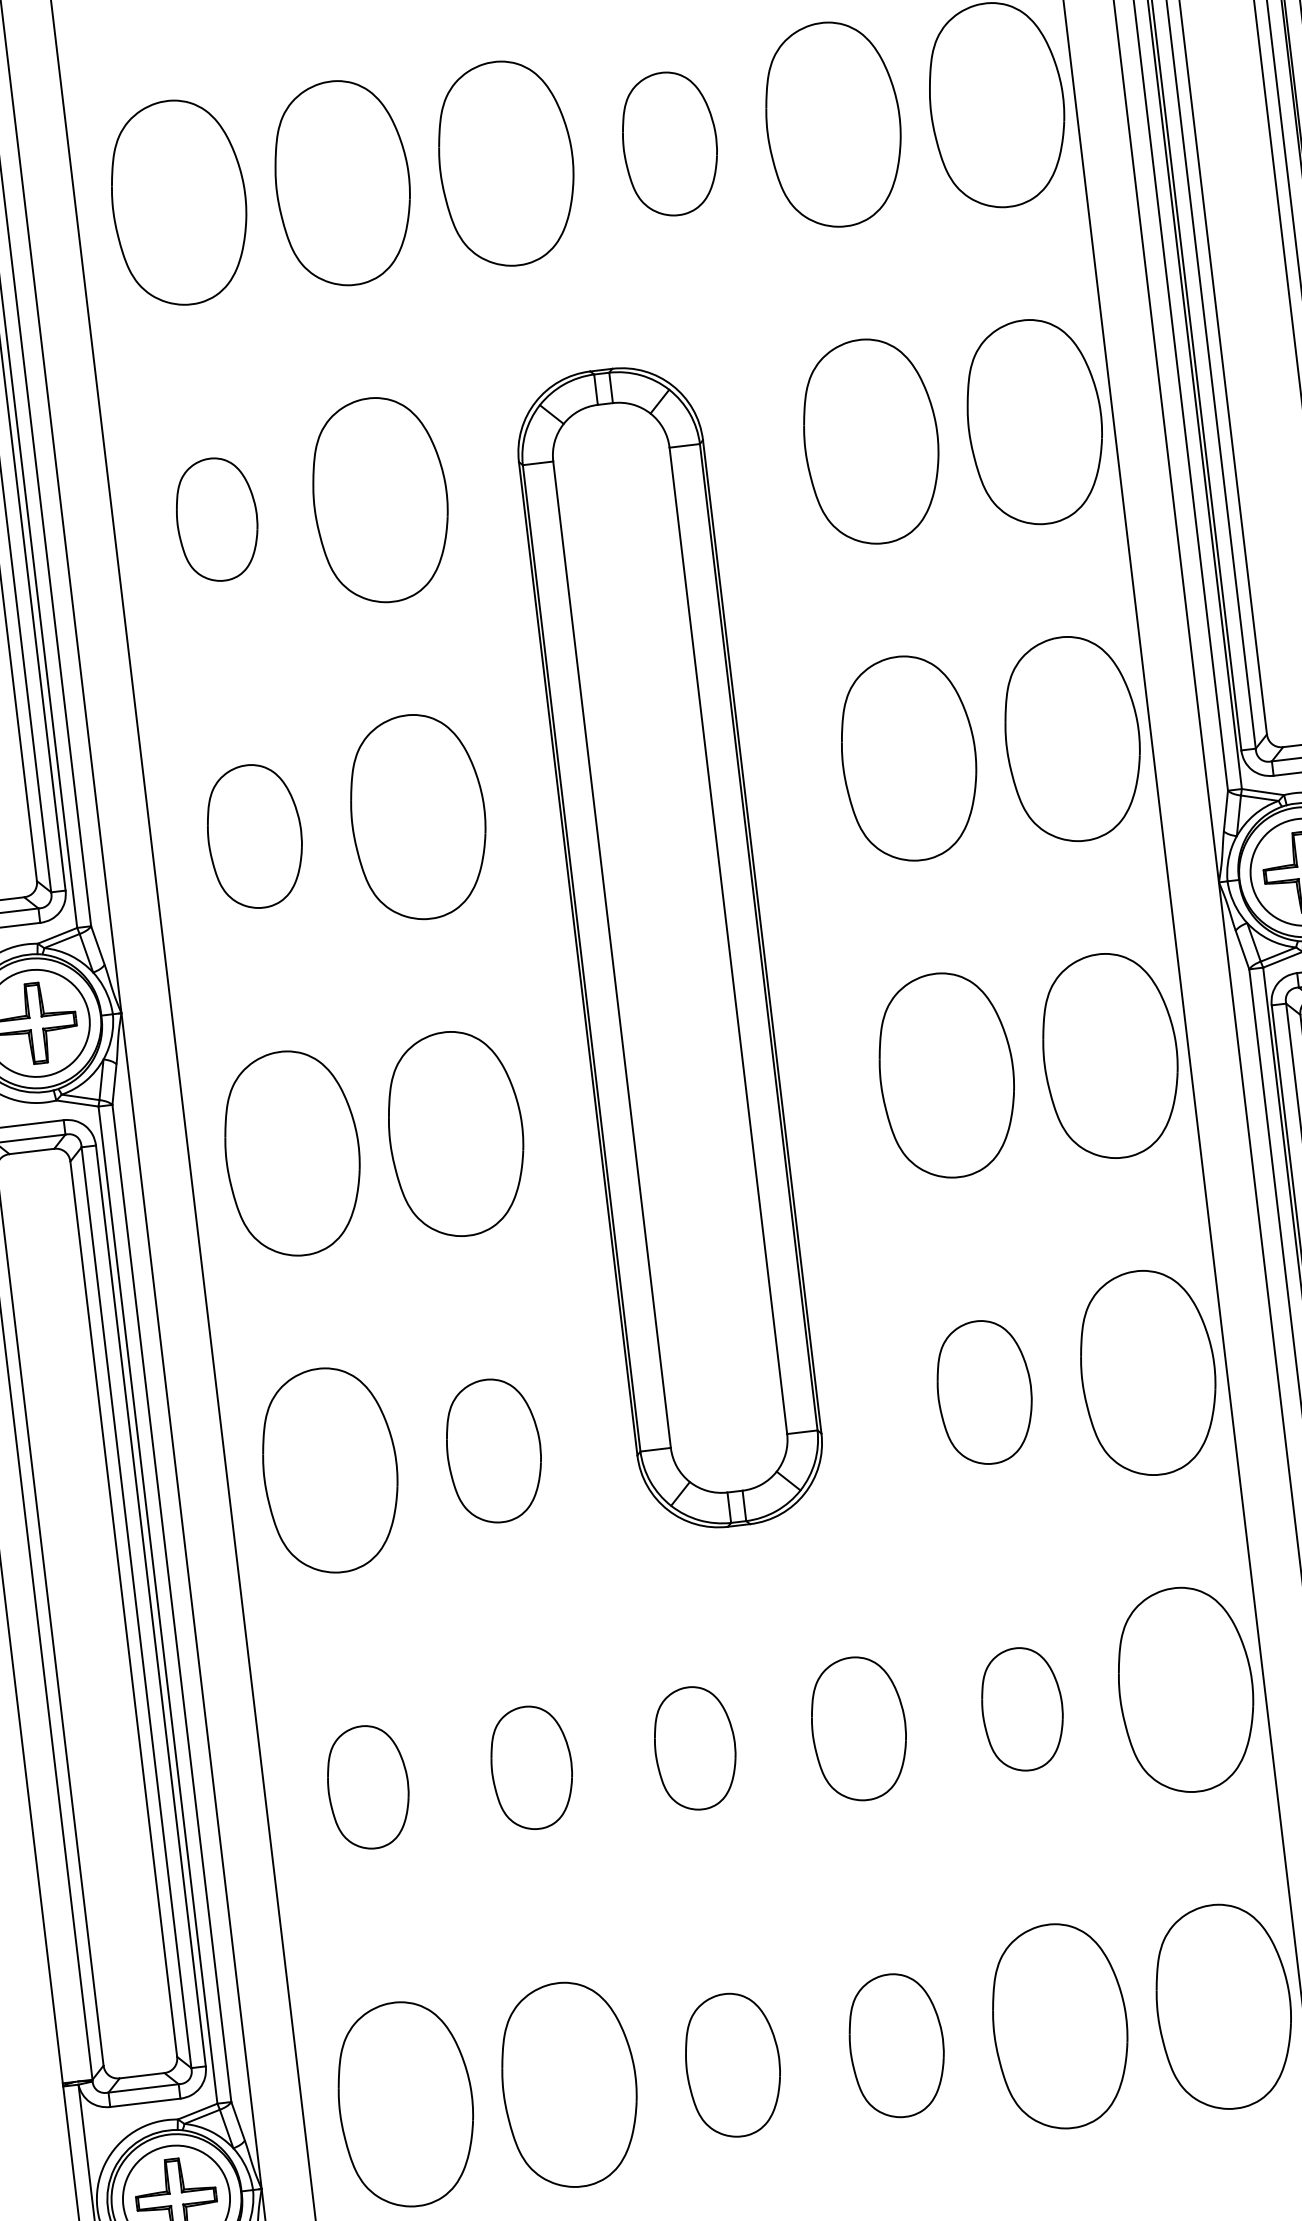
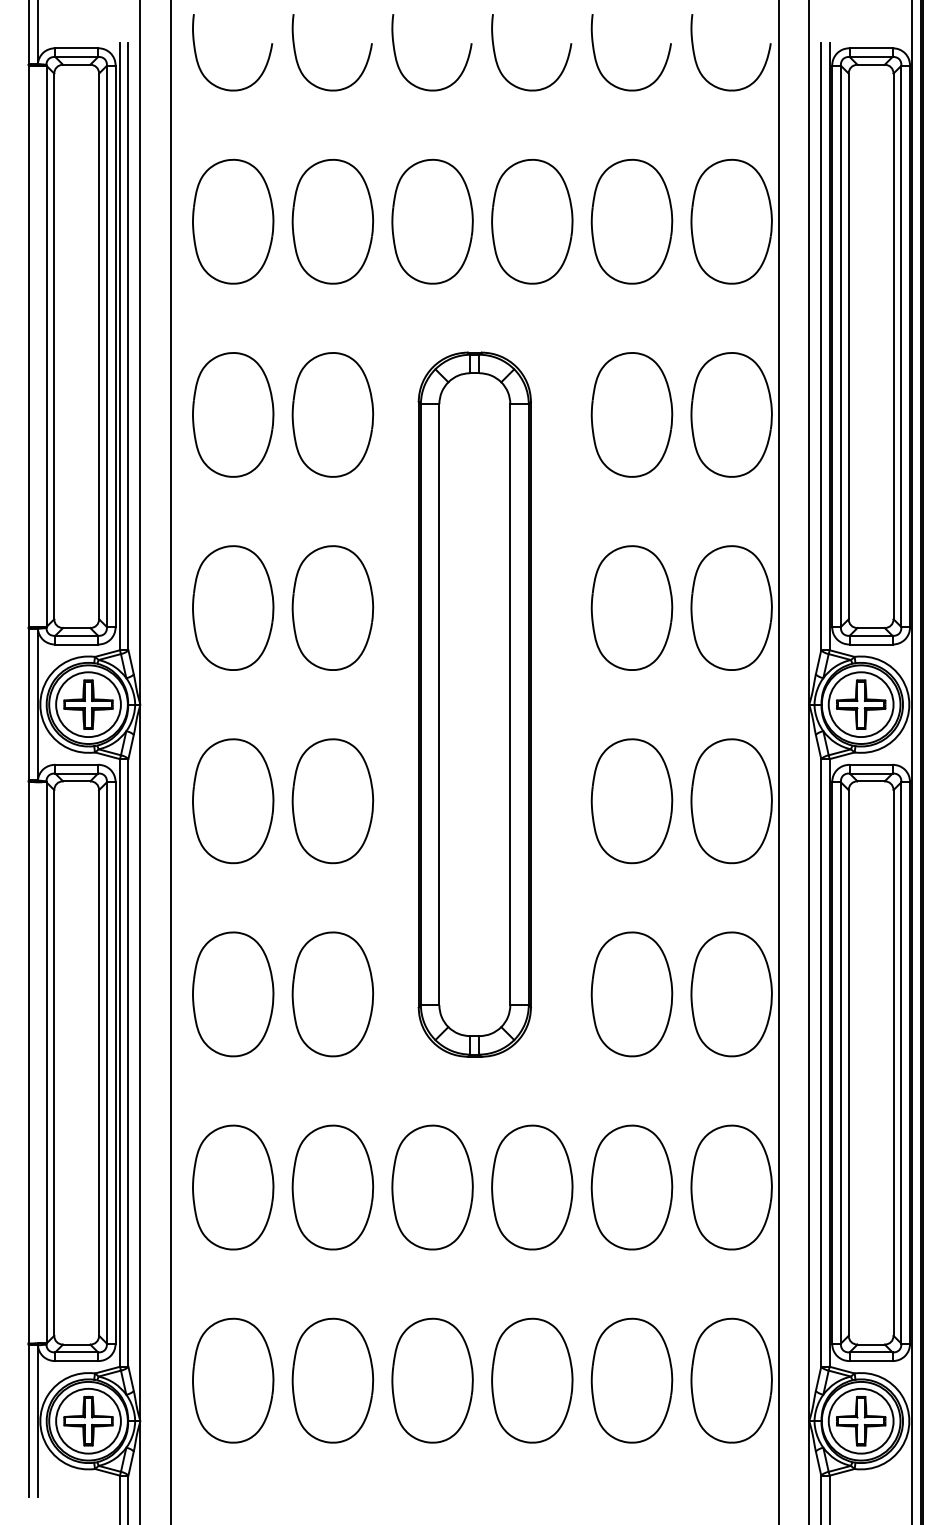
part: (670, 143) -> (532, 221), size x1.43
part: (217, 518) -> (233, 414), size x1.67
part: (255, 835) -> (233, 607), size x1.43
part: (983, 1392) -> (631, 994), size x1.43
part: (493, 1451) -> (332, 994), size x1.43
part: (1021, 1709) -> (631, 1187), size x1.67
part: (859, 1728) -> (532, 1187), size x1.43
part: (695, 1748) -> (432, 1187), size x1.67
part: (531, 1767) -> (332, 1187), size x1.67
part: (368, 1787) -> (233, 1187), size x1.67
part: (897, 2045) -> (532, 1380), size x1.43
part: (732, 2065) -> (432, 1380), size x1.43

